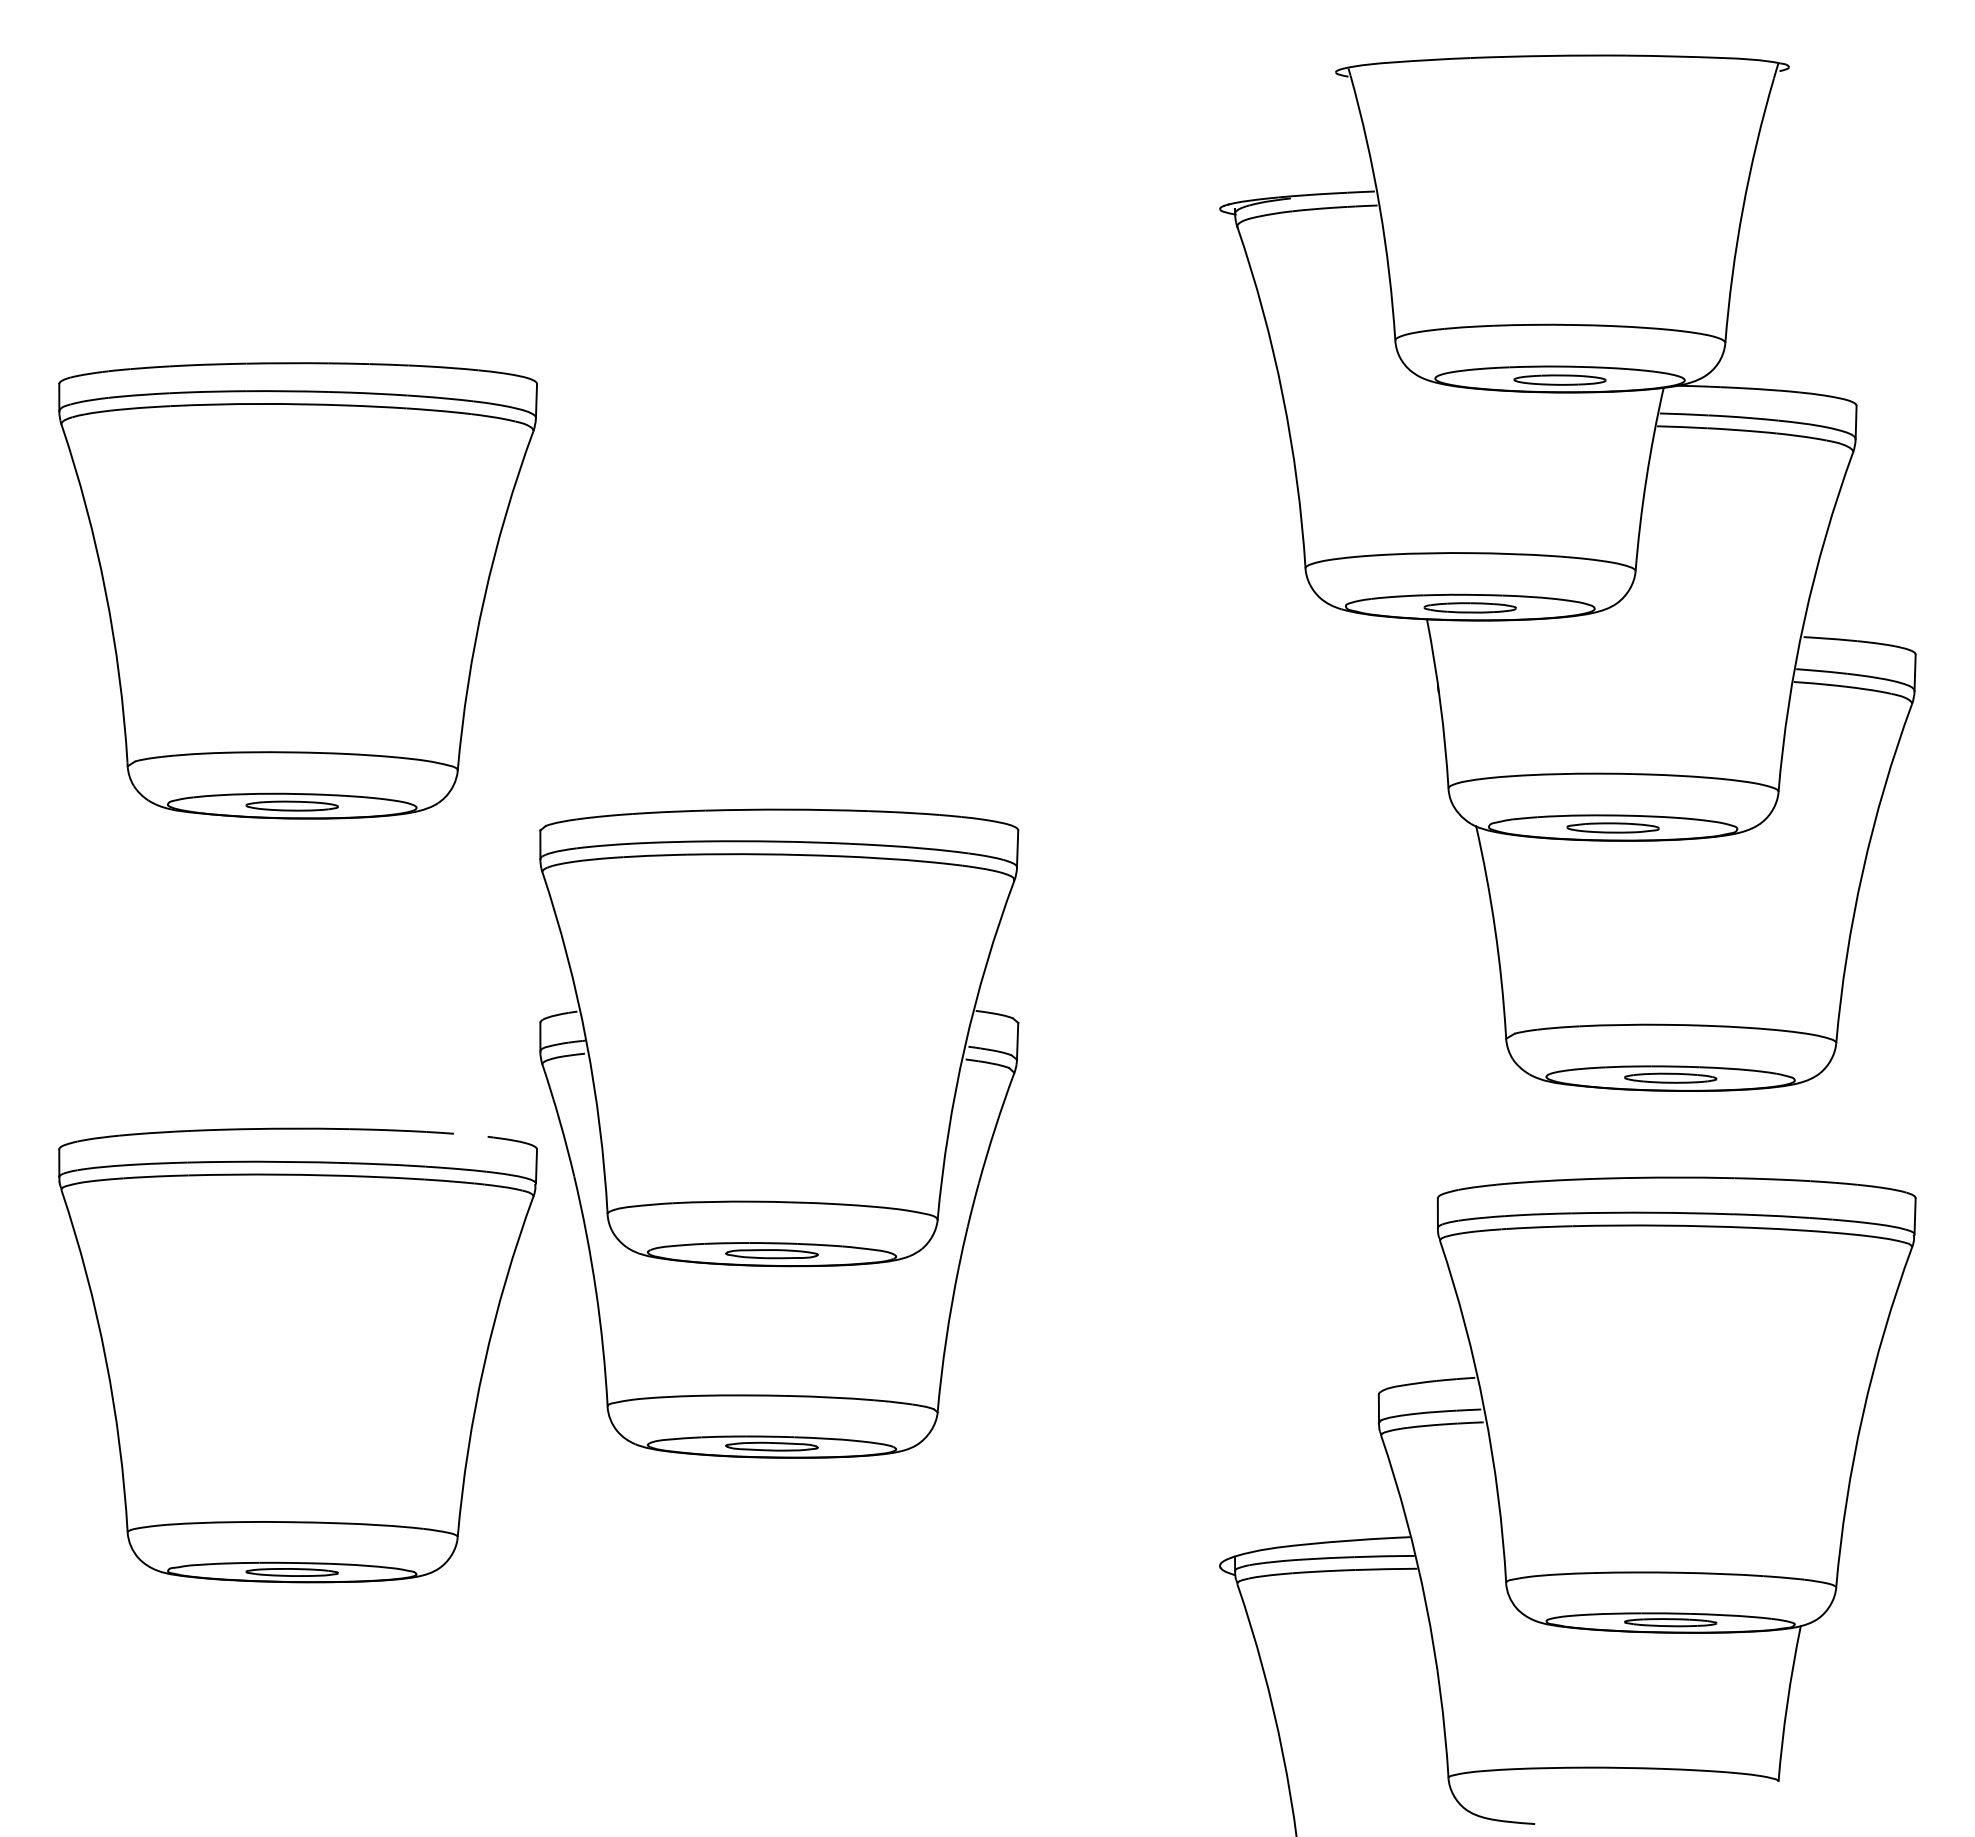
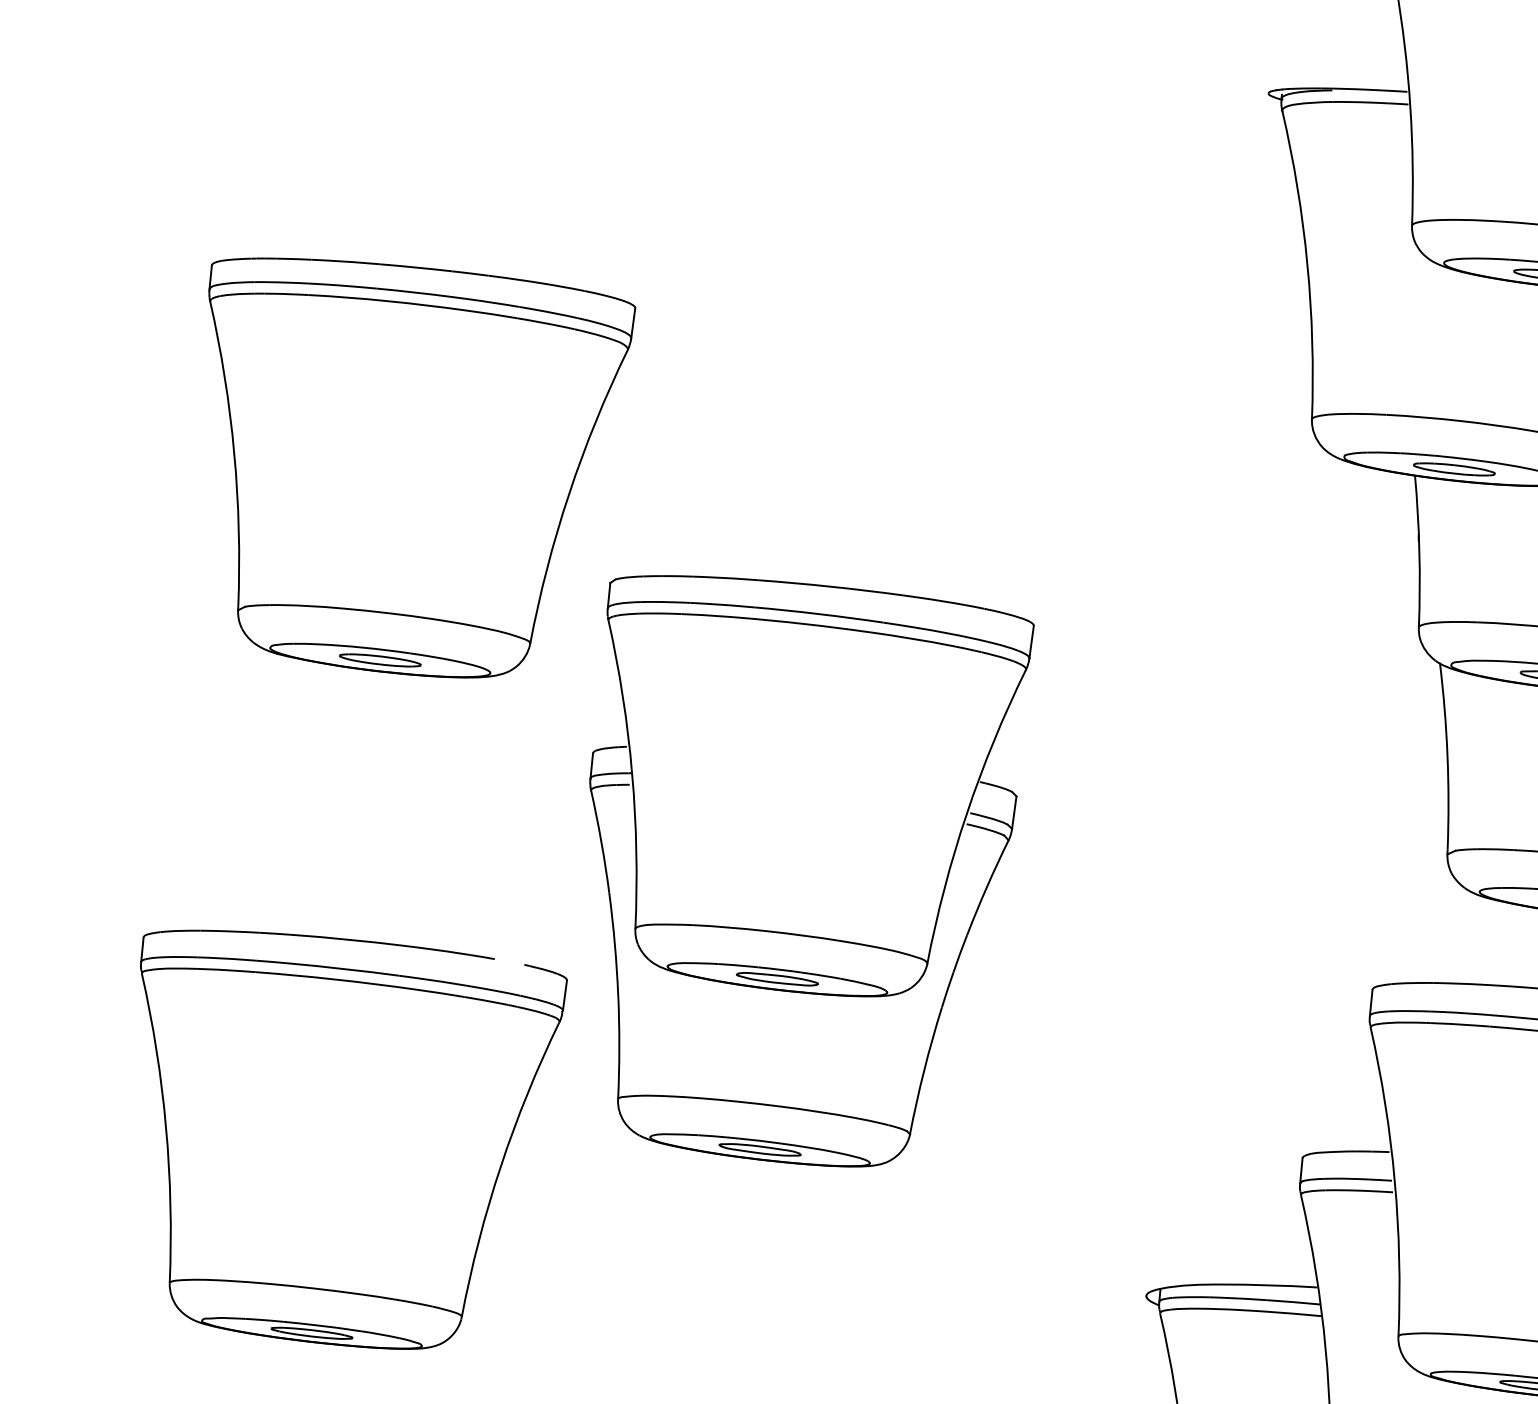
part: (297, 590) -> (404, 469), moved
part: (297, 1355) -> (336, 1141), moved

